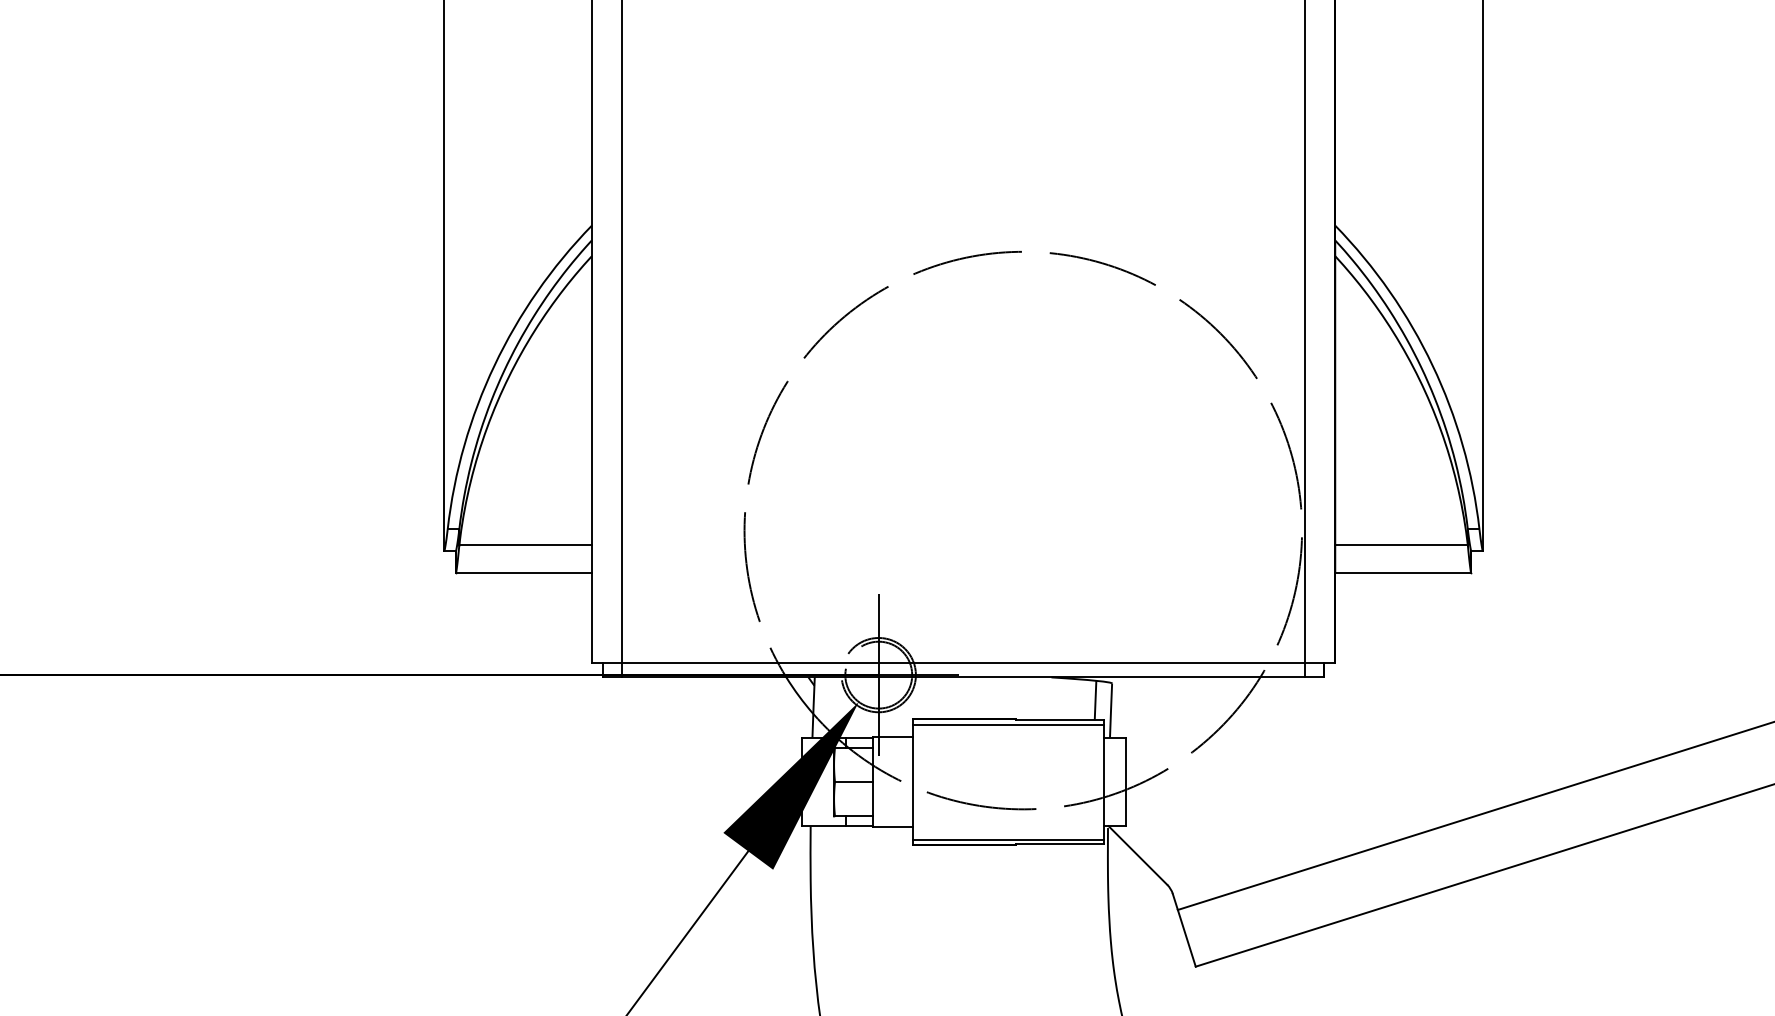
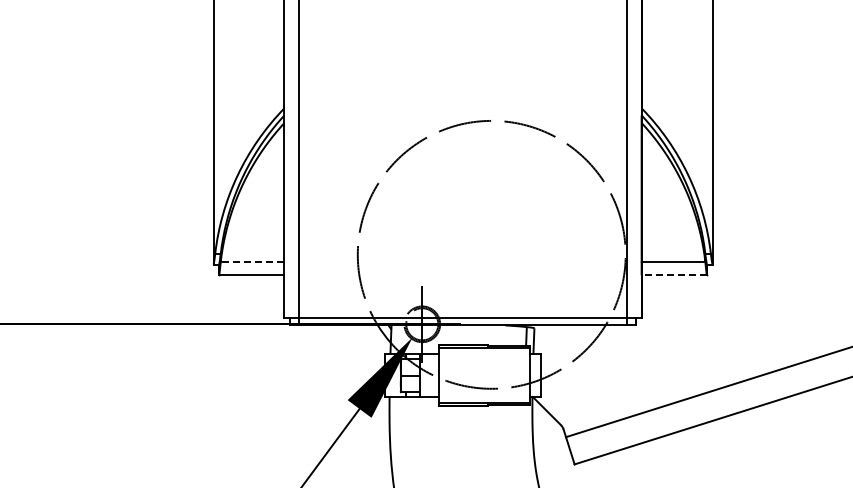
line: (525, 544) -> (252, 261), solid -> dashed
line: (1403, 573) -> (674, 275), solid -> dashed

